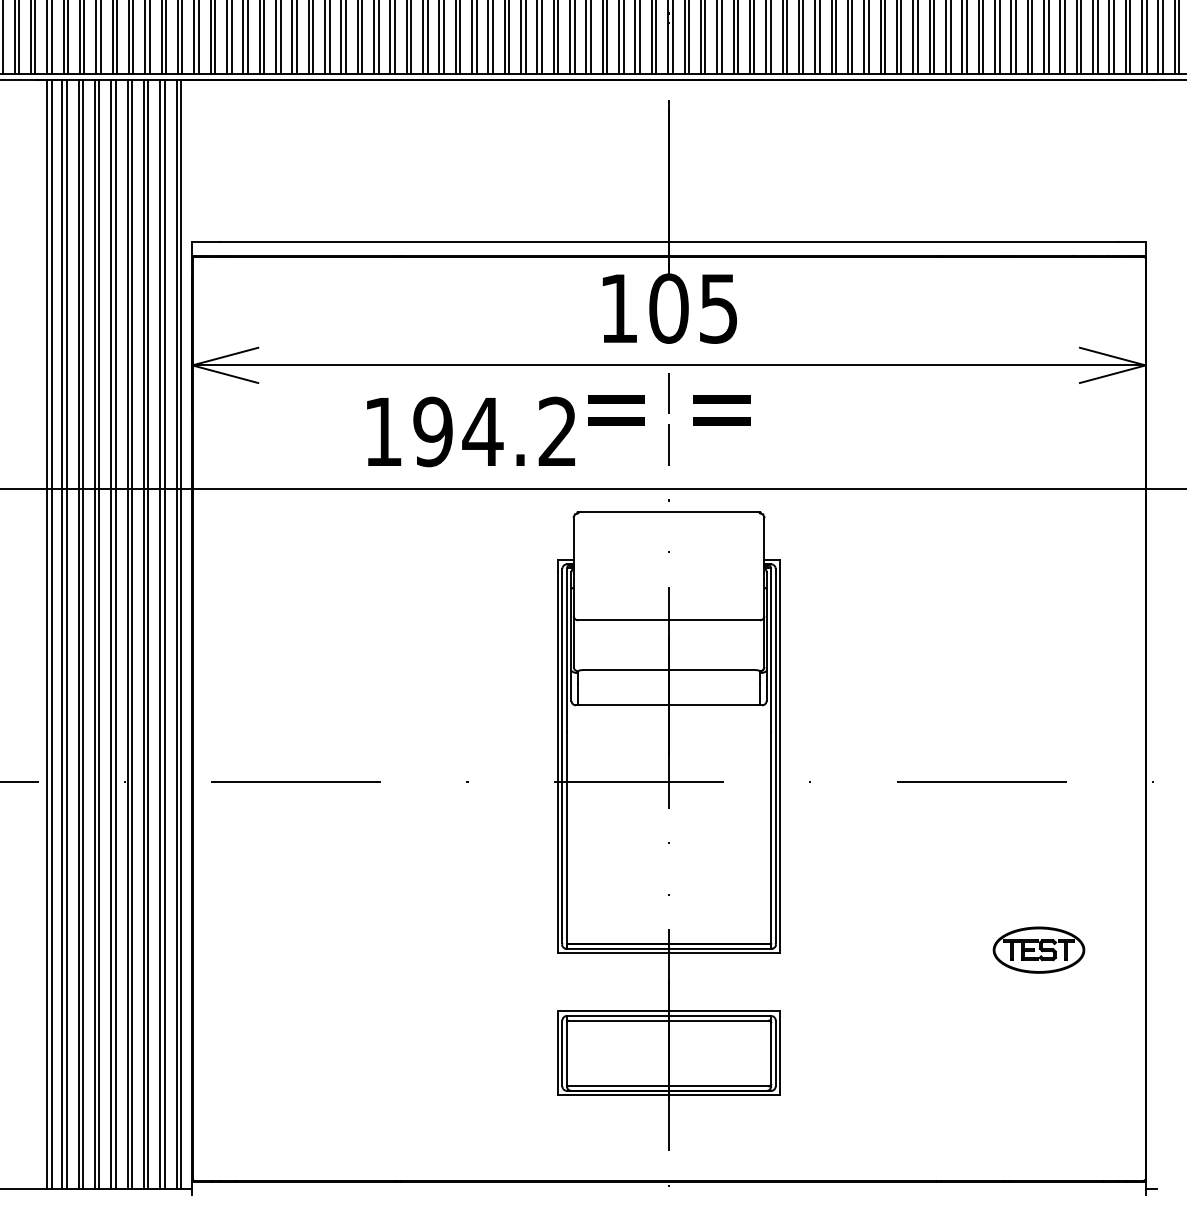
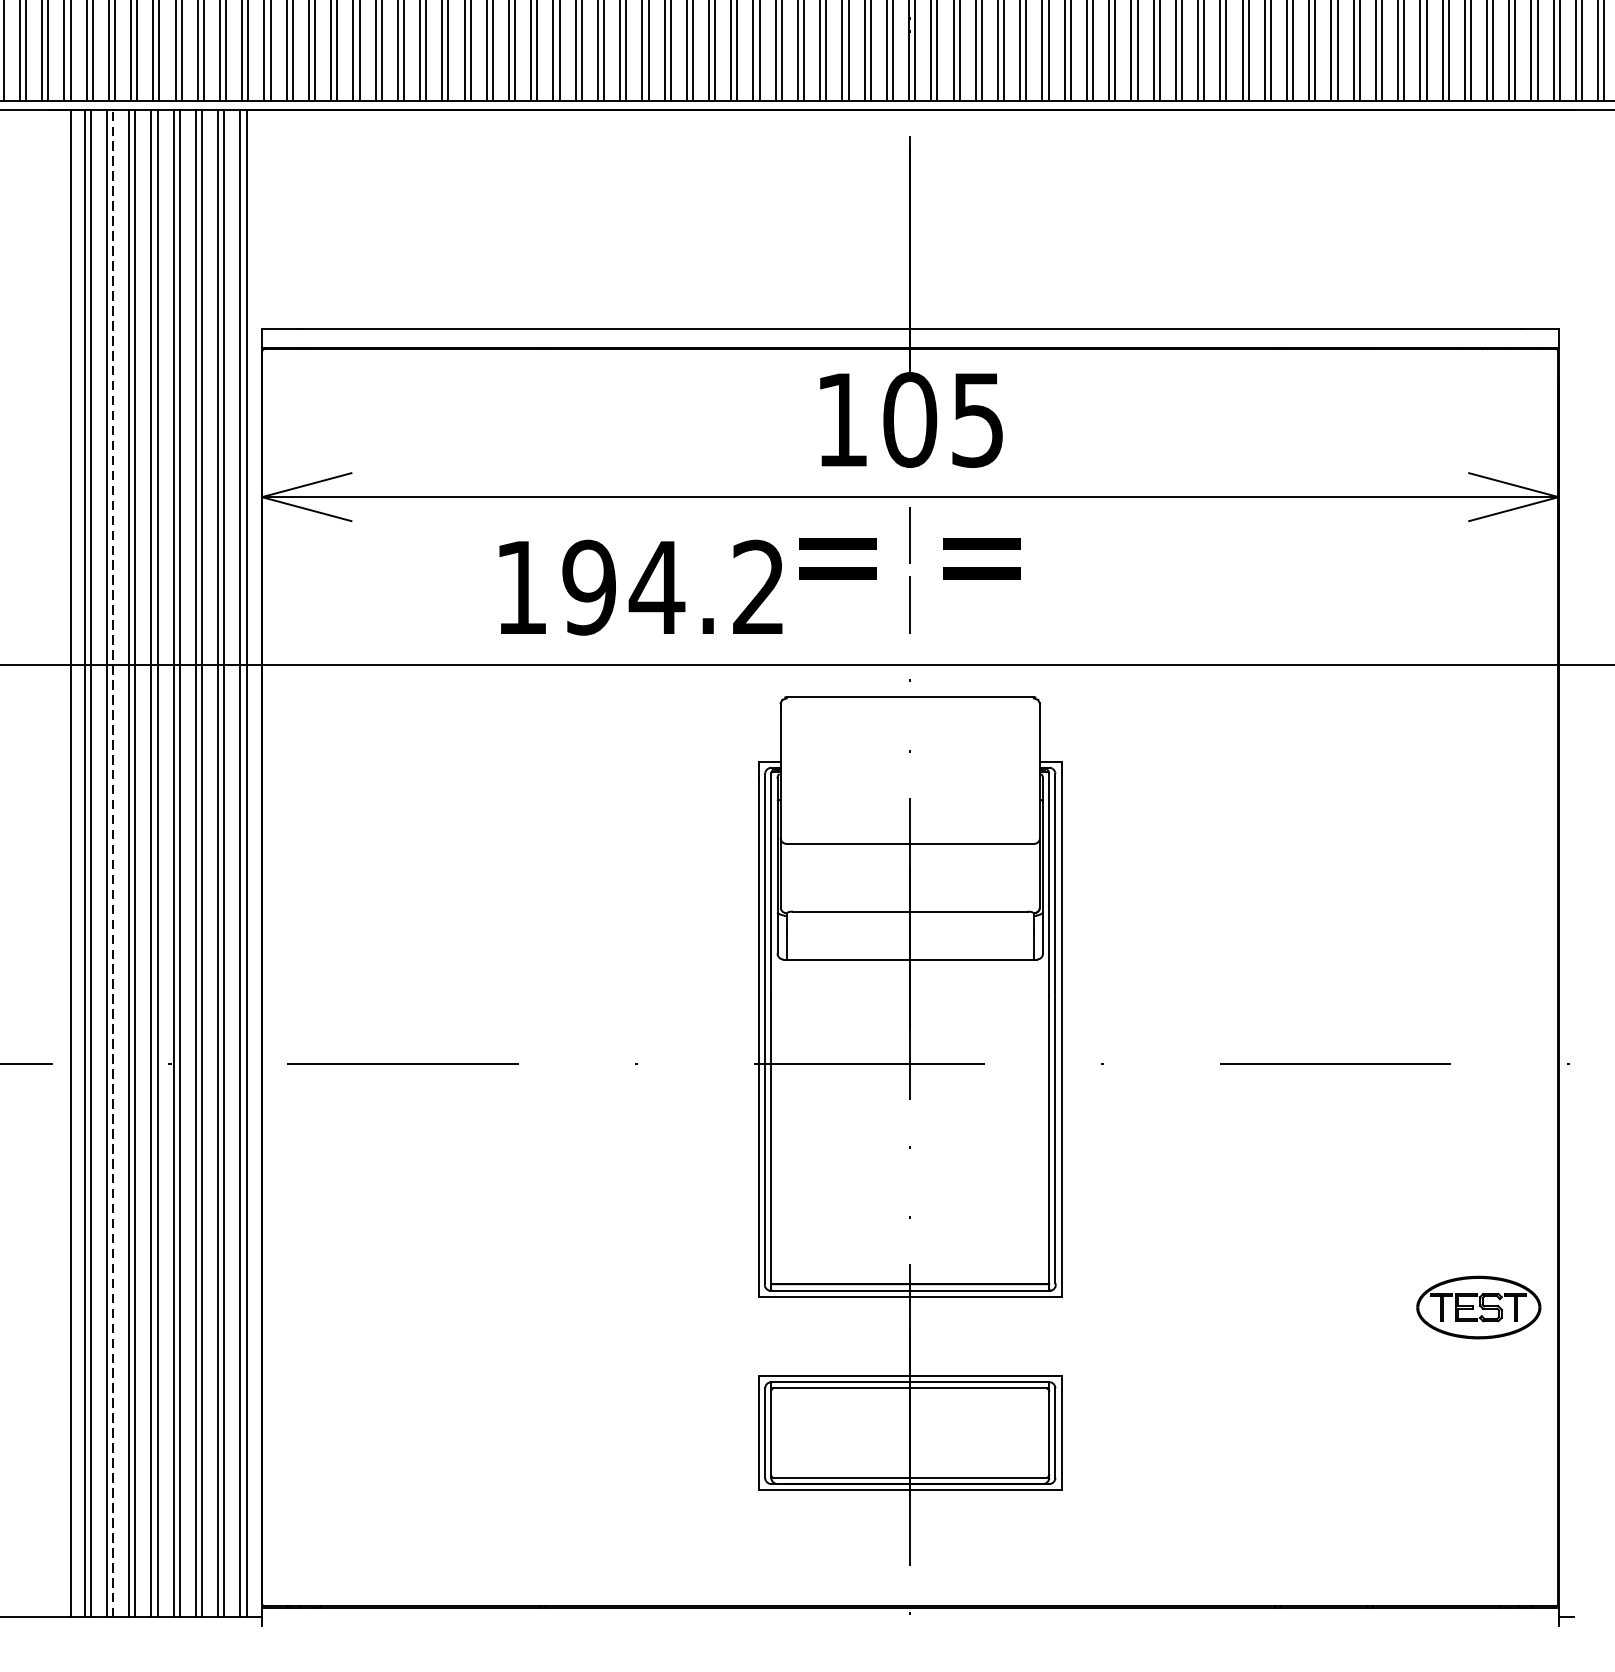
line: (47, 634) -> (64, 863), removed
line: (83, 634) -> (113, 863), solid -> dashed
part: (1038, 949) -> (1478, 1306), moved

